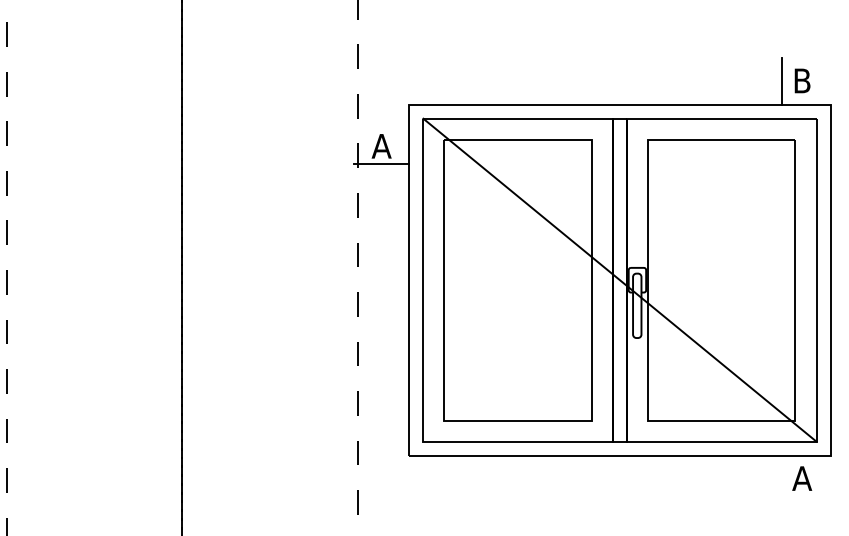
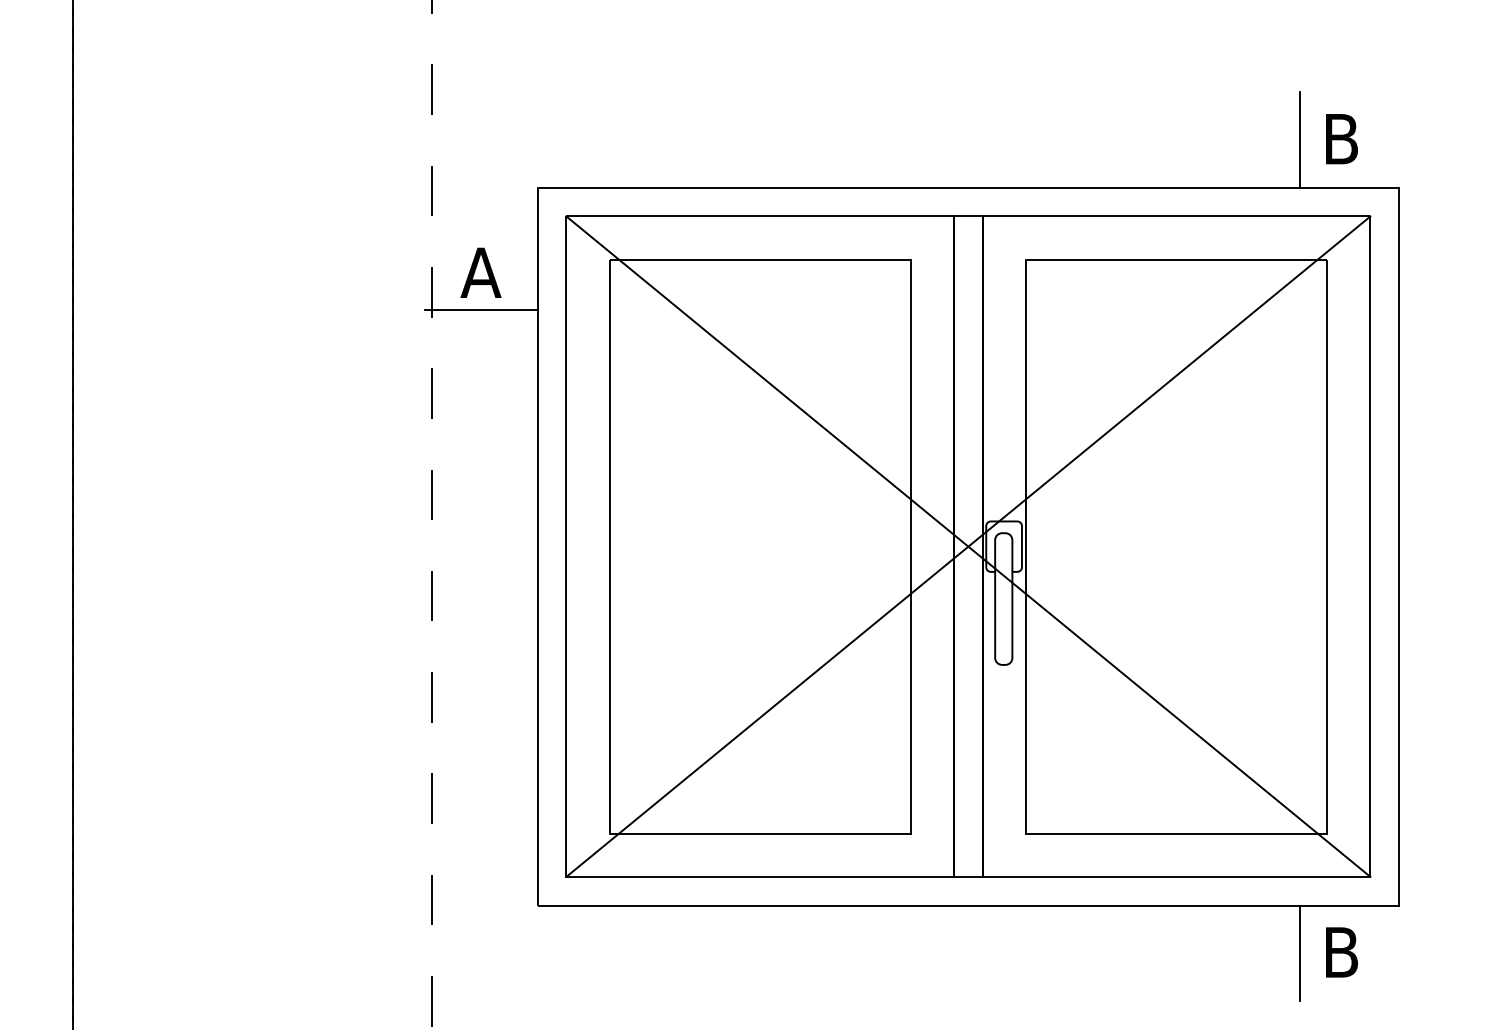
line: (619, 279) -> (967, 545), added
line: (781, 478) -> (1298, 952), added
text: (802, 478) -> (1341, 952), A -> B

